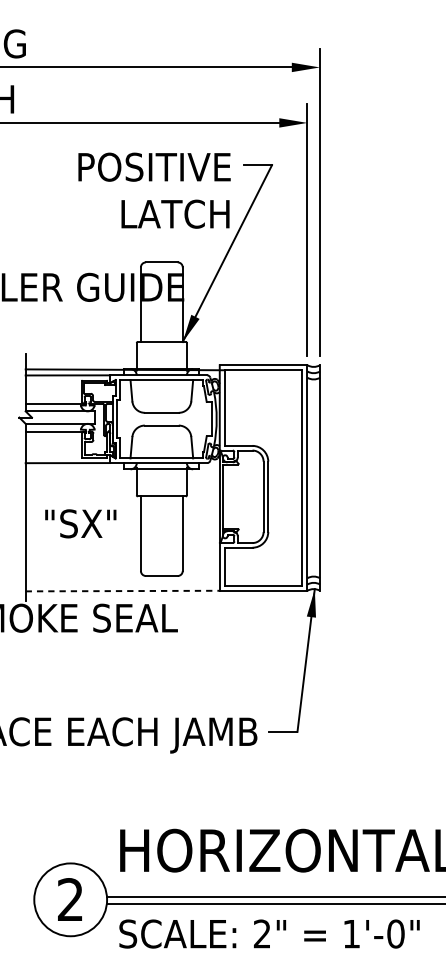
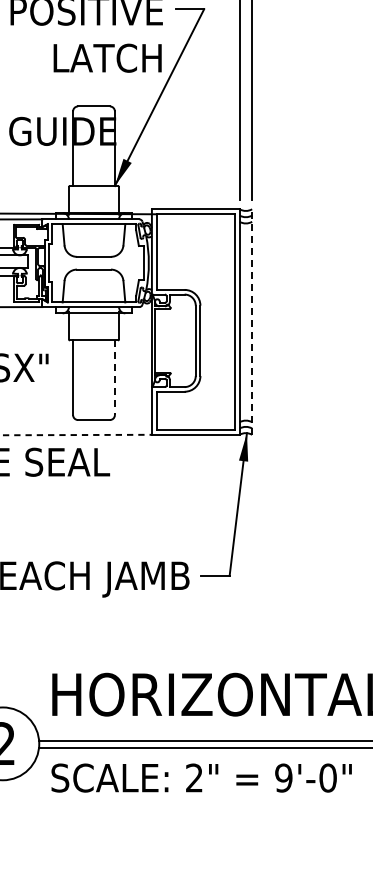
line: (320, 478) -> (252, 322), solid -> dashed
line: (182, 534) -> (114, 378), solid -> dashed
text: (351, 933) -> (283, 777), 1'-0" -> 9'-0"

